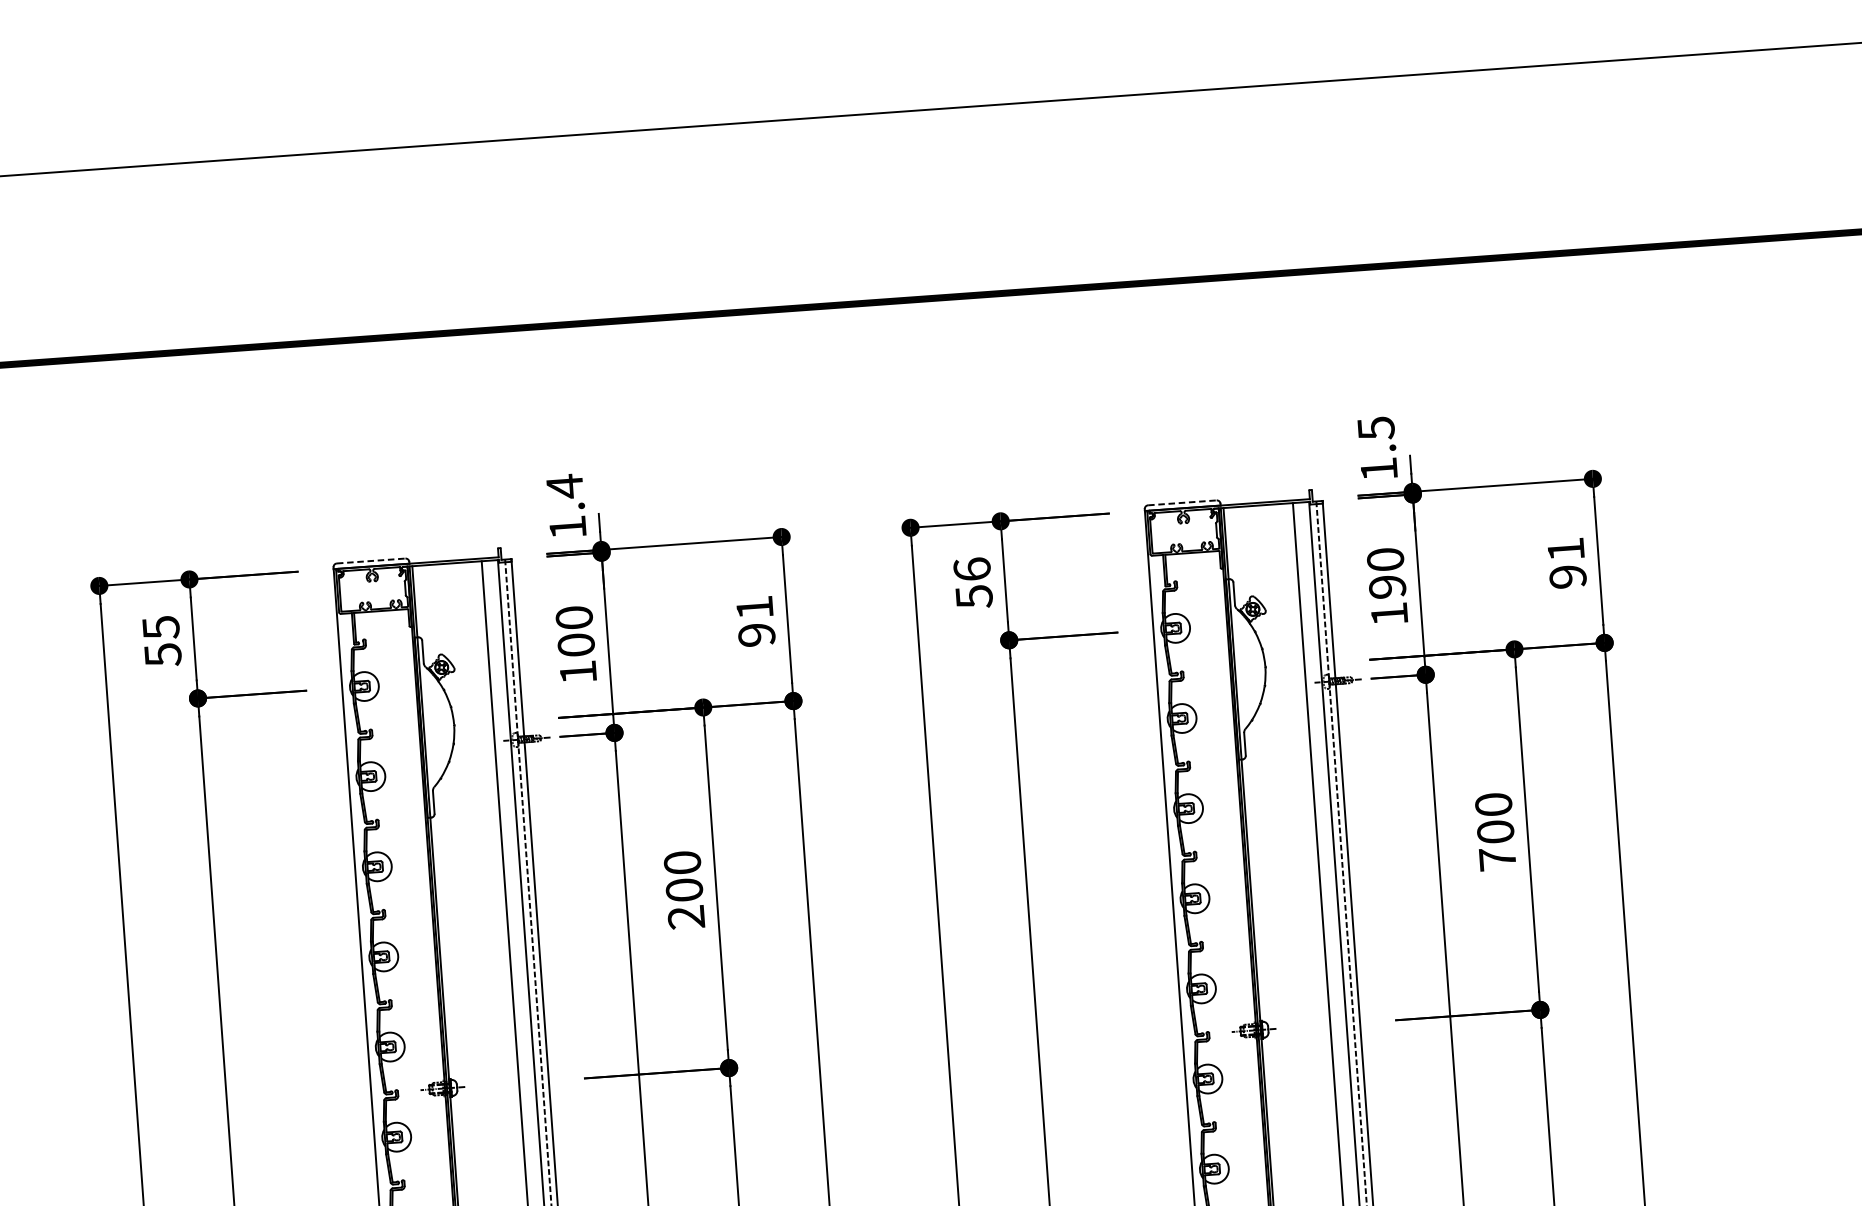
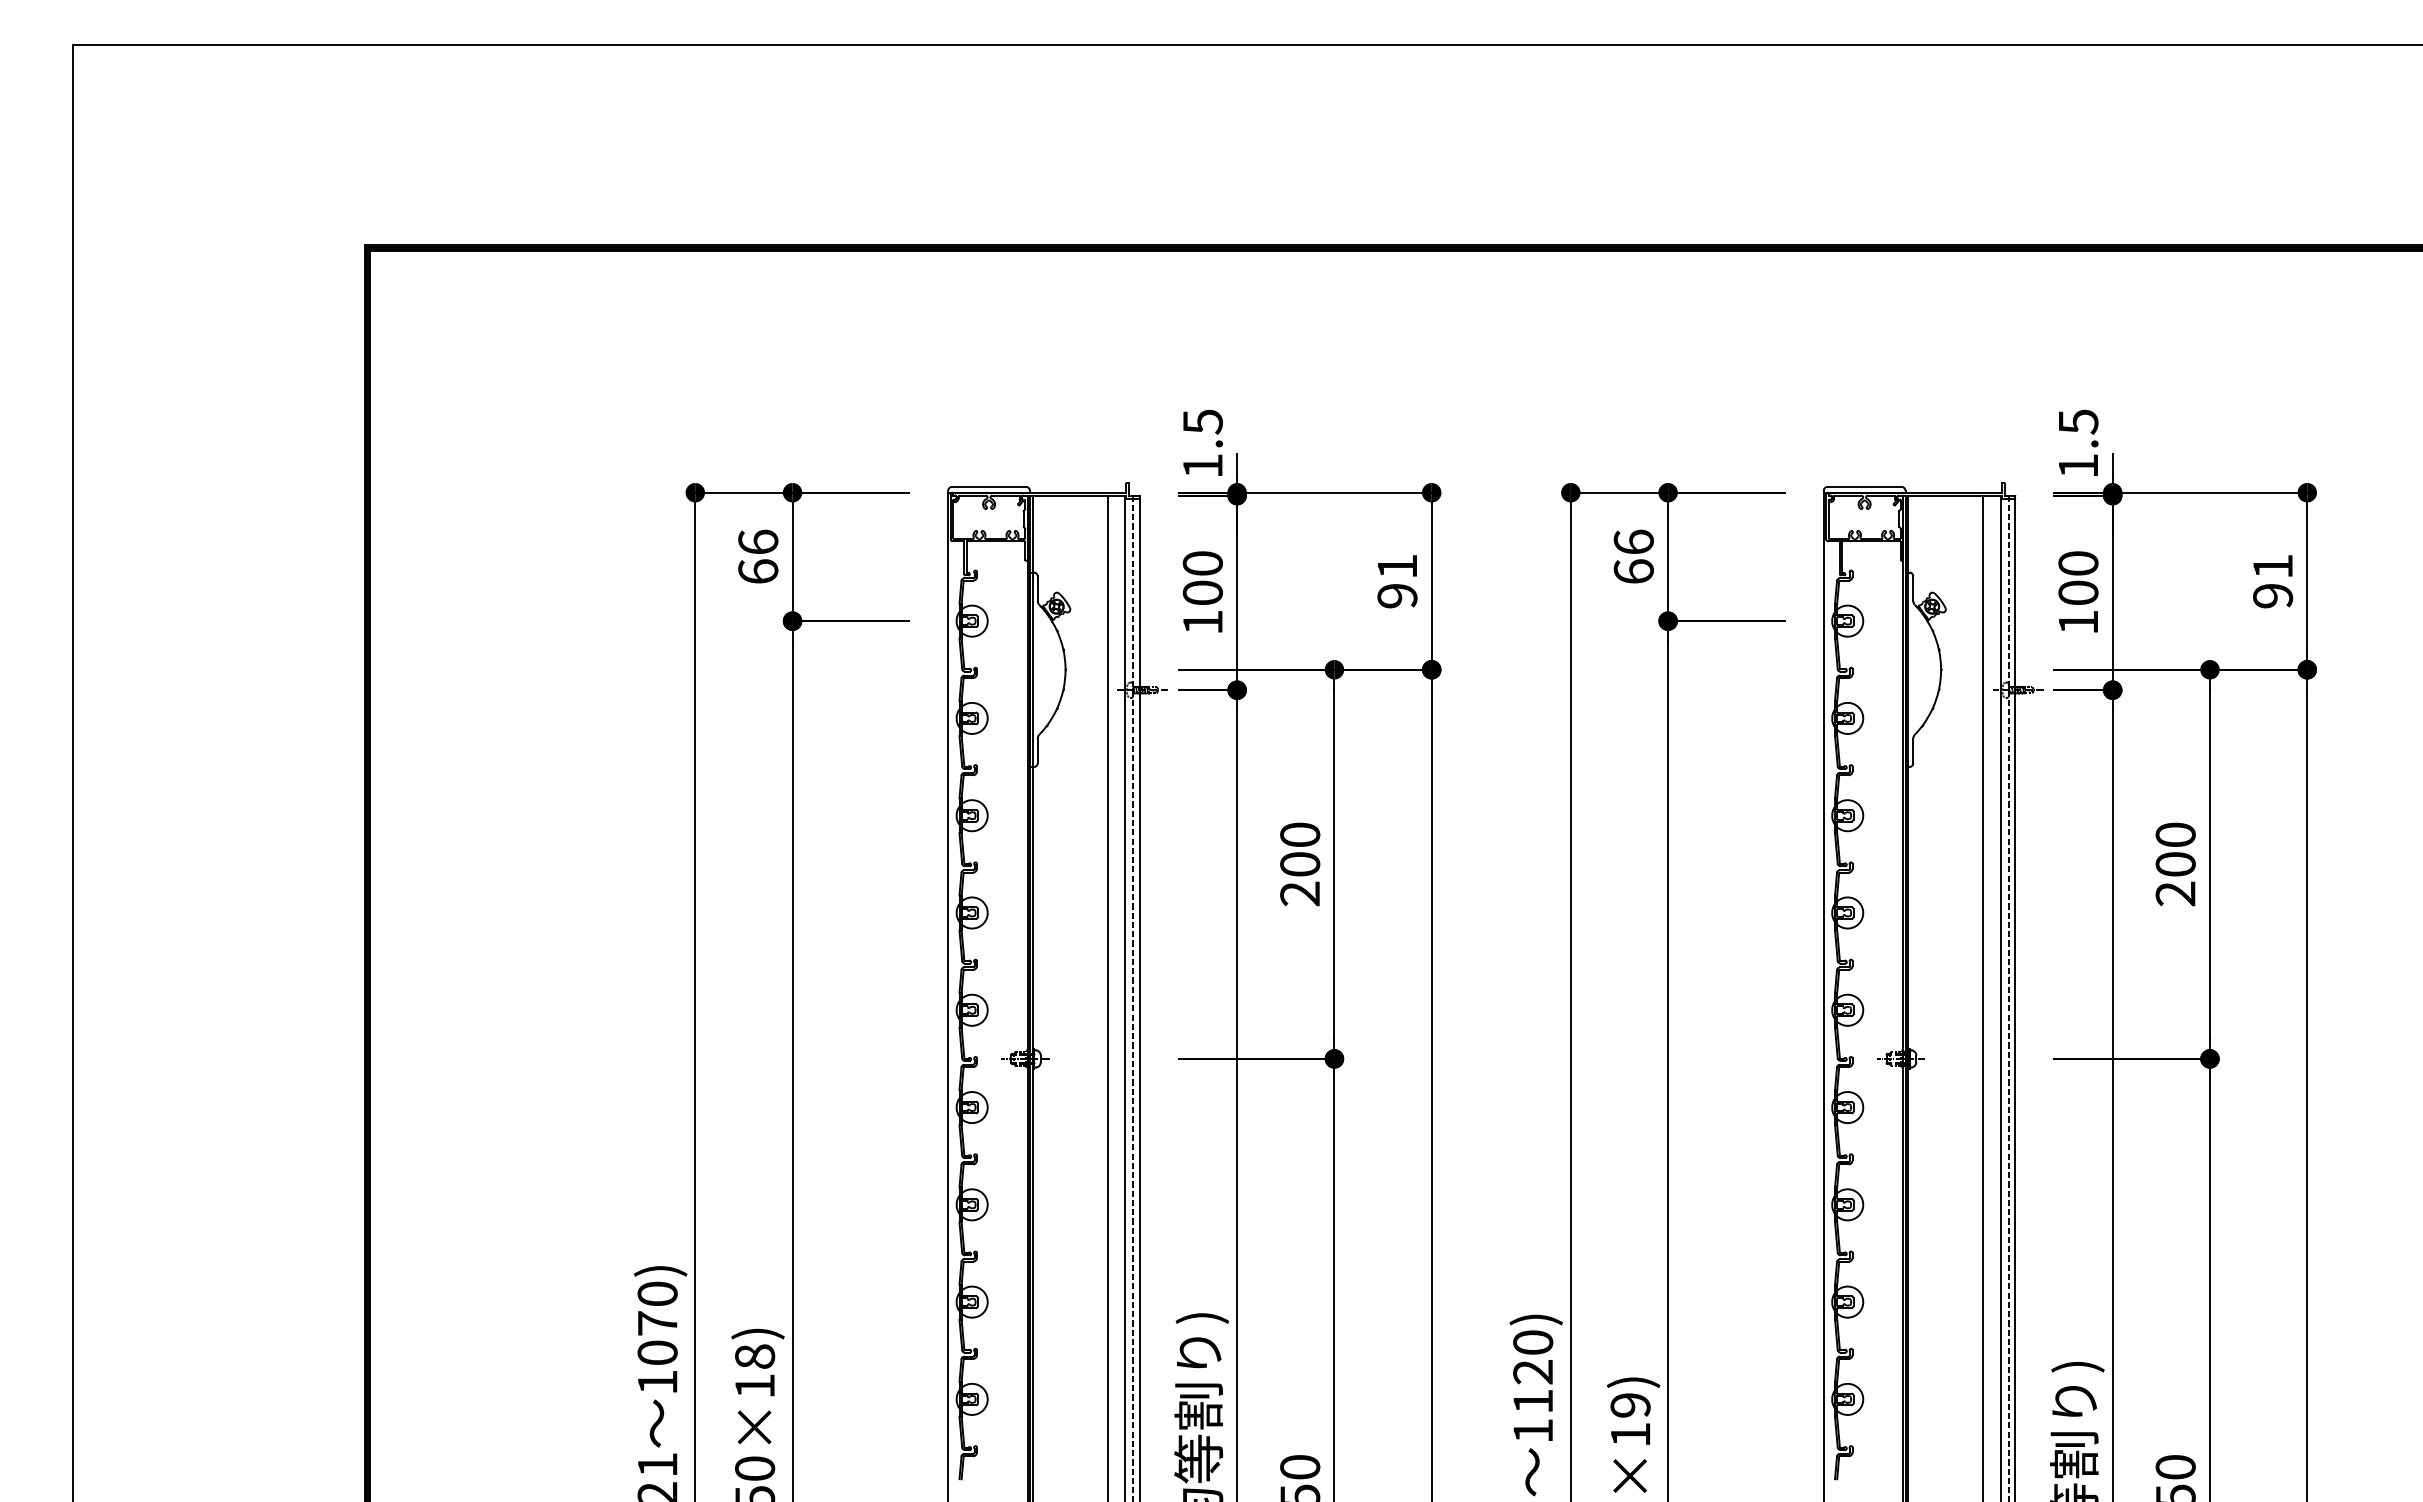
text: (564, 486) -> (1202, 421), 1.4 -> 1.5
line: (1182, 502) -> (1864, 486), dashed -> solid
line: (371, 560) -> (989, 486), dashed -> solid
text: (1387, 586) -> (2078, 592), 190 -> 100
text: (973, 596) -> (1633, 571), 56 -> 66
text: (162, 640) -> (758, 556), 55 -> 66
text: (1497, 858) -> (2175, 893), 700 -> 200

